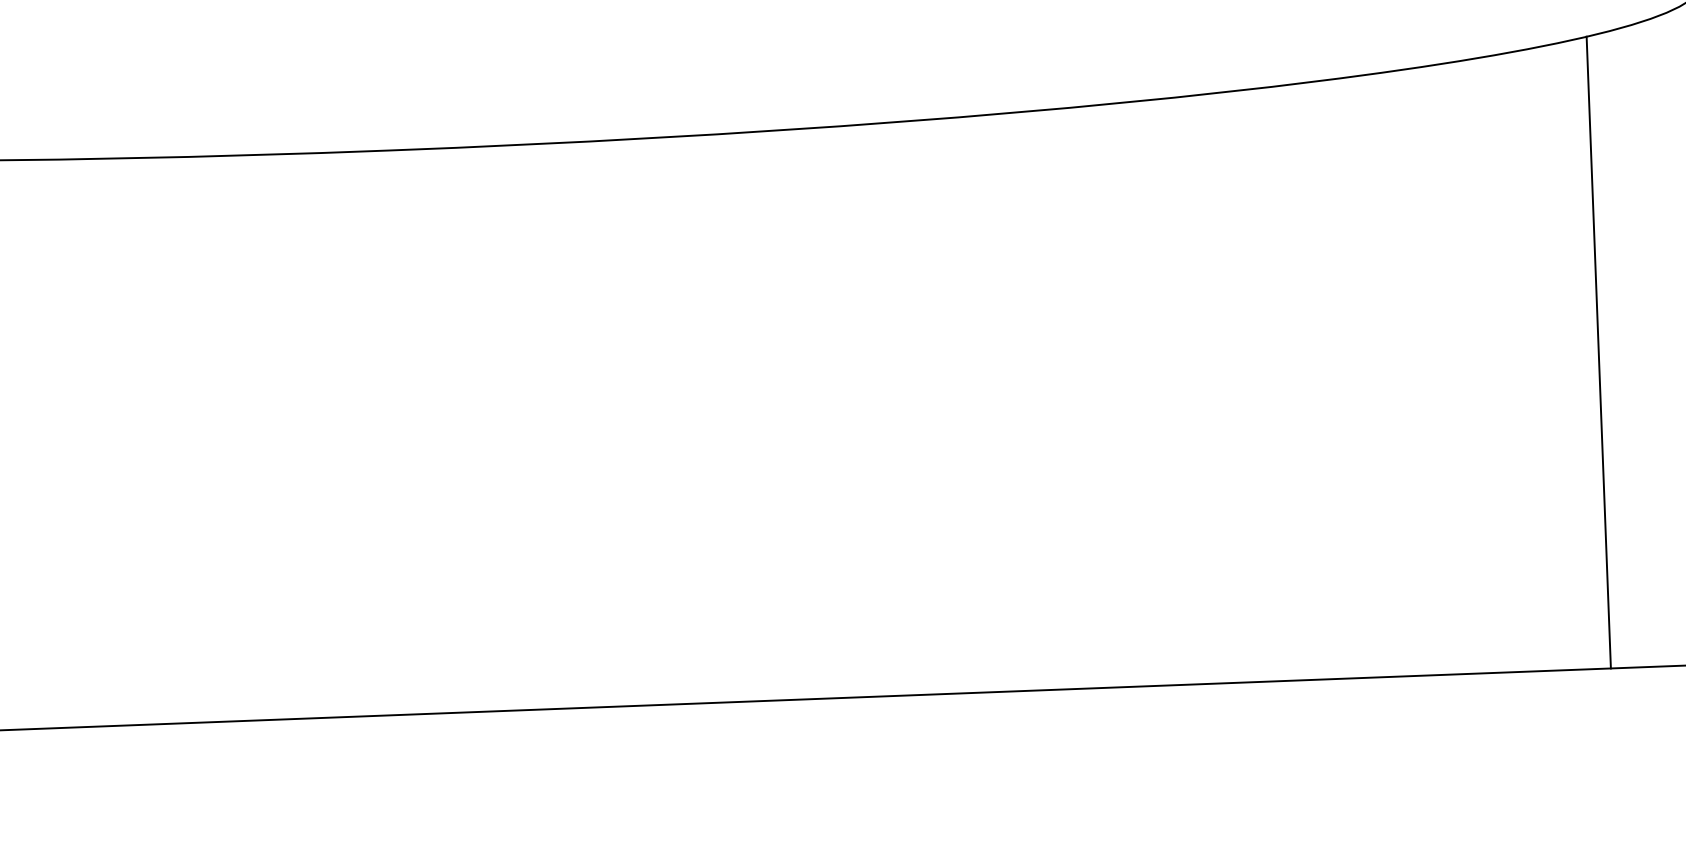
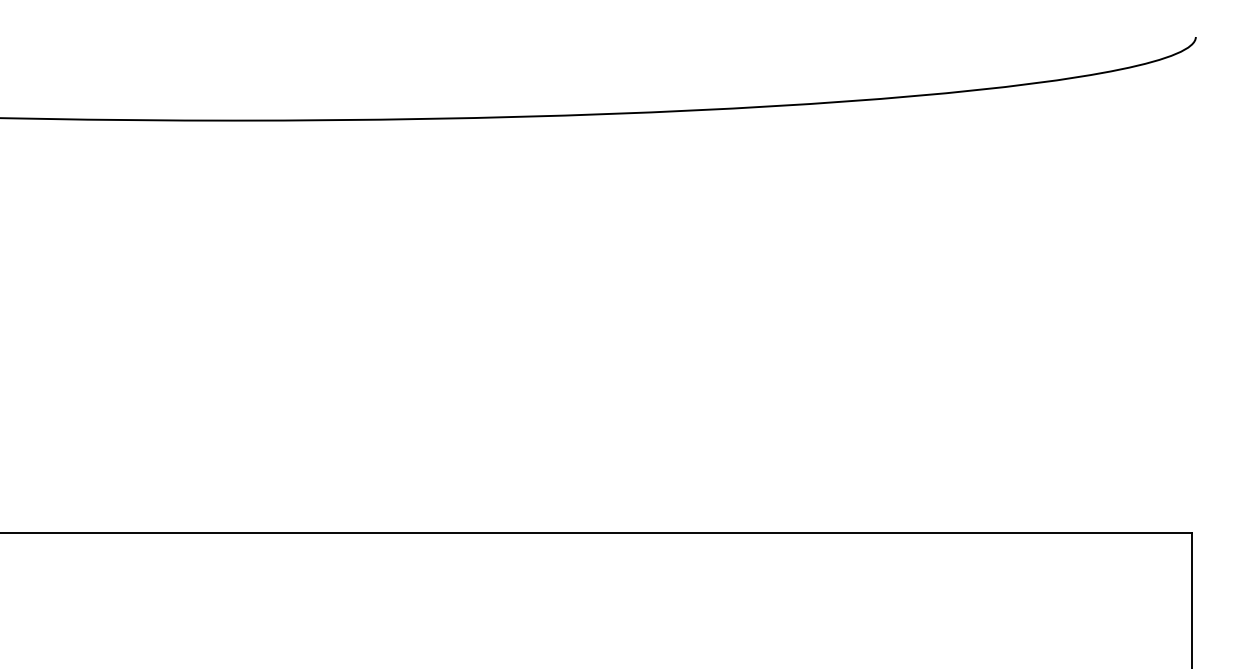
line: (1599, 353) -> (1112, 302), removed

